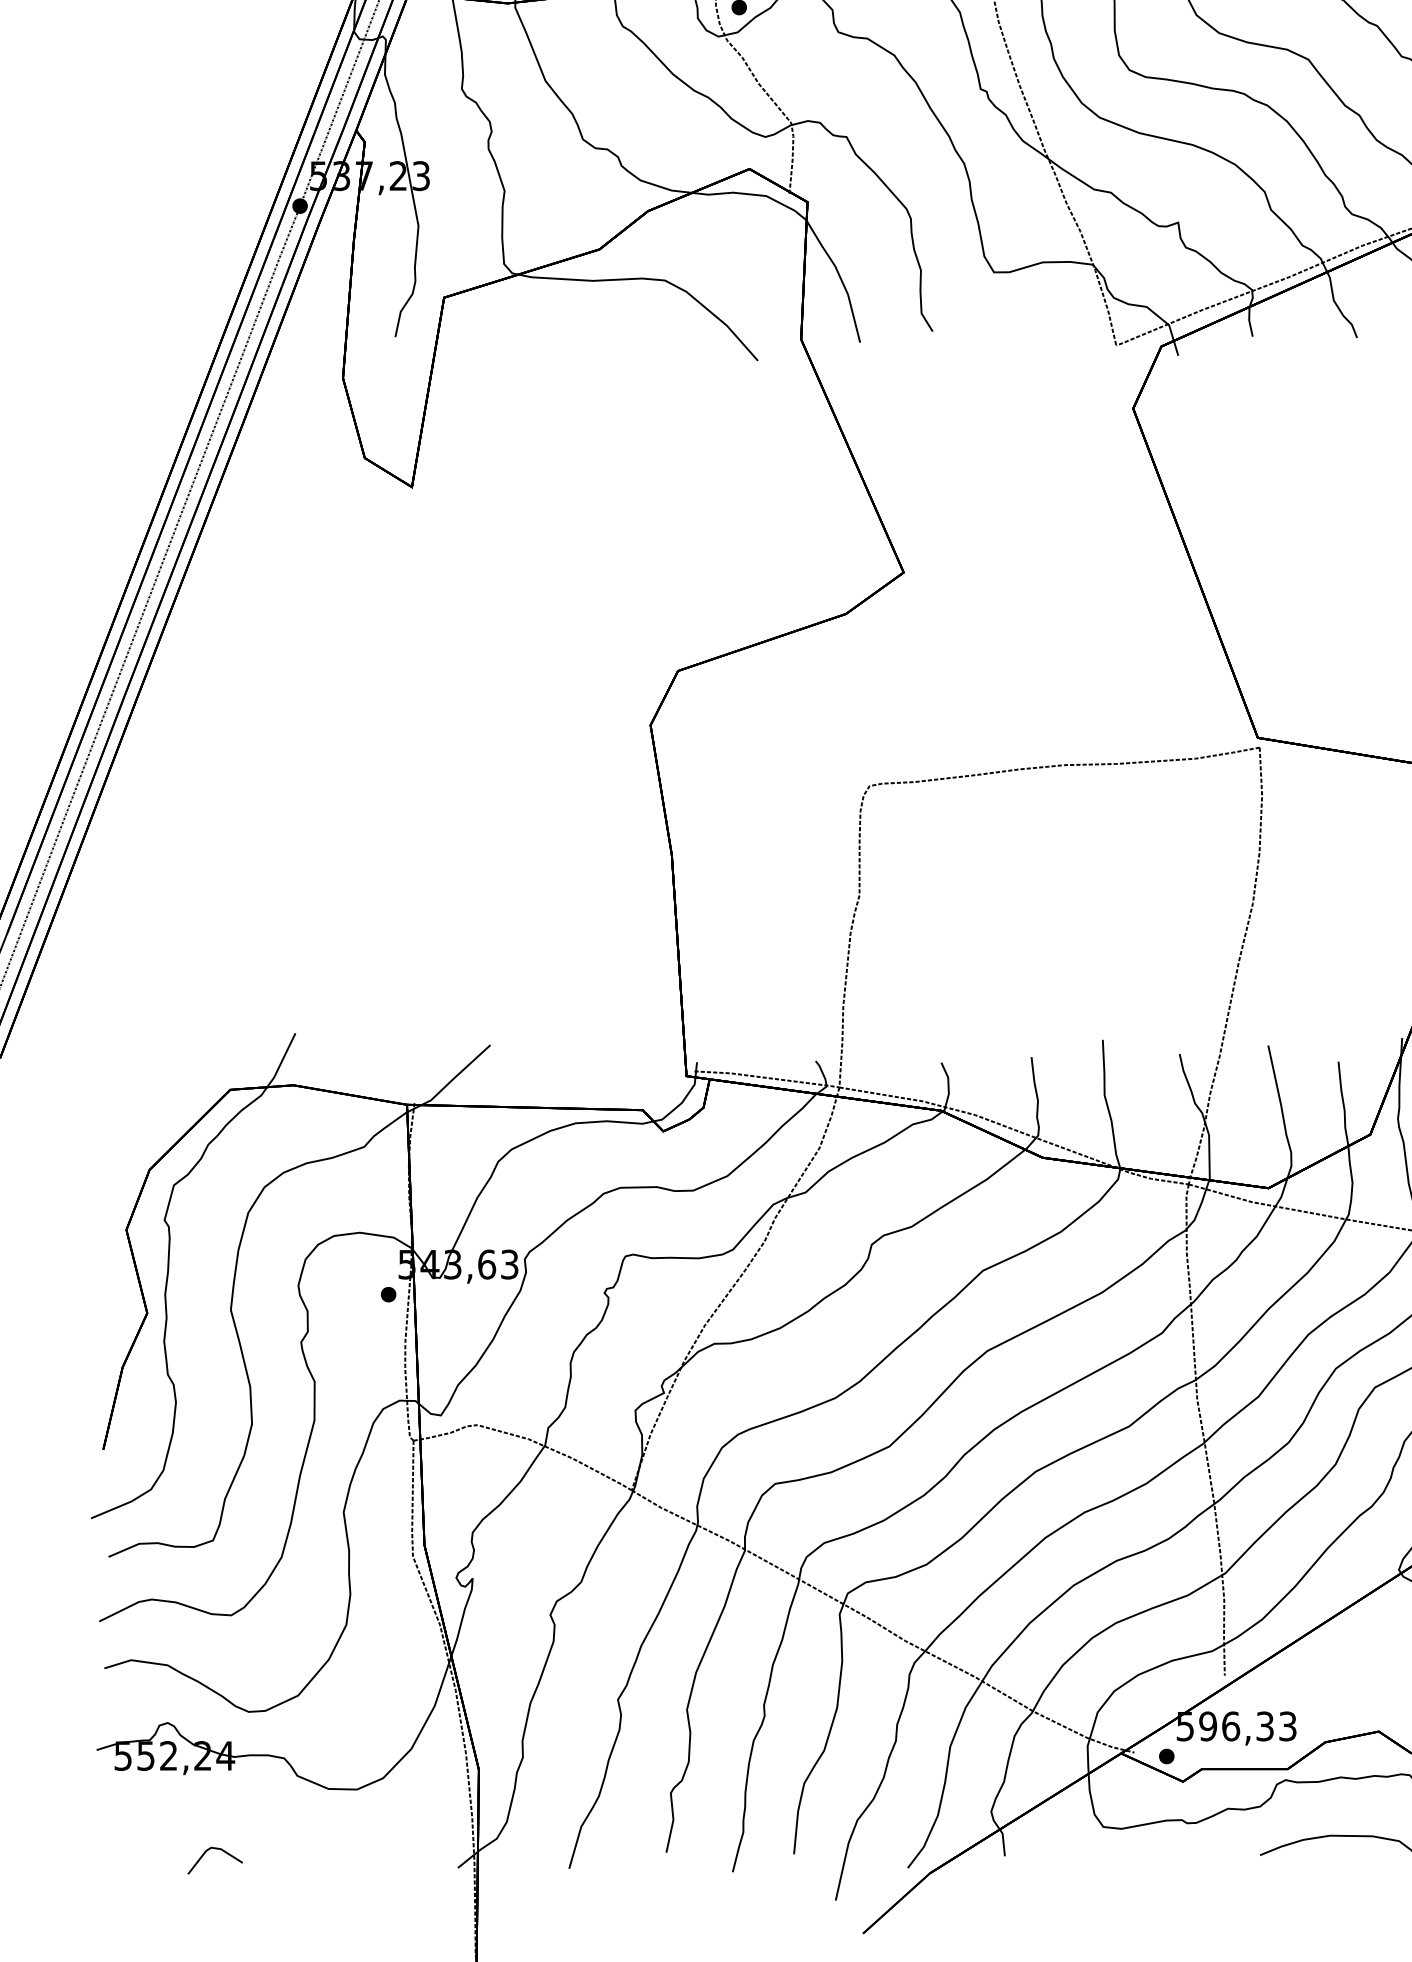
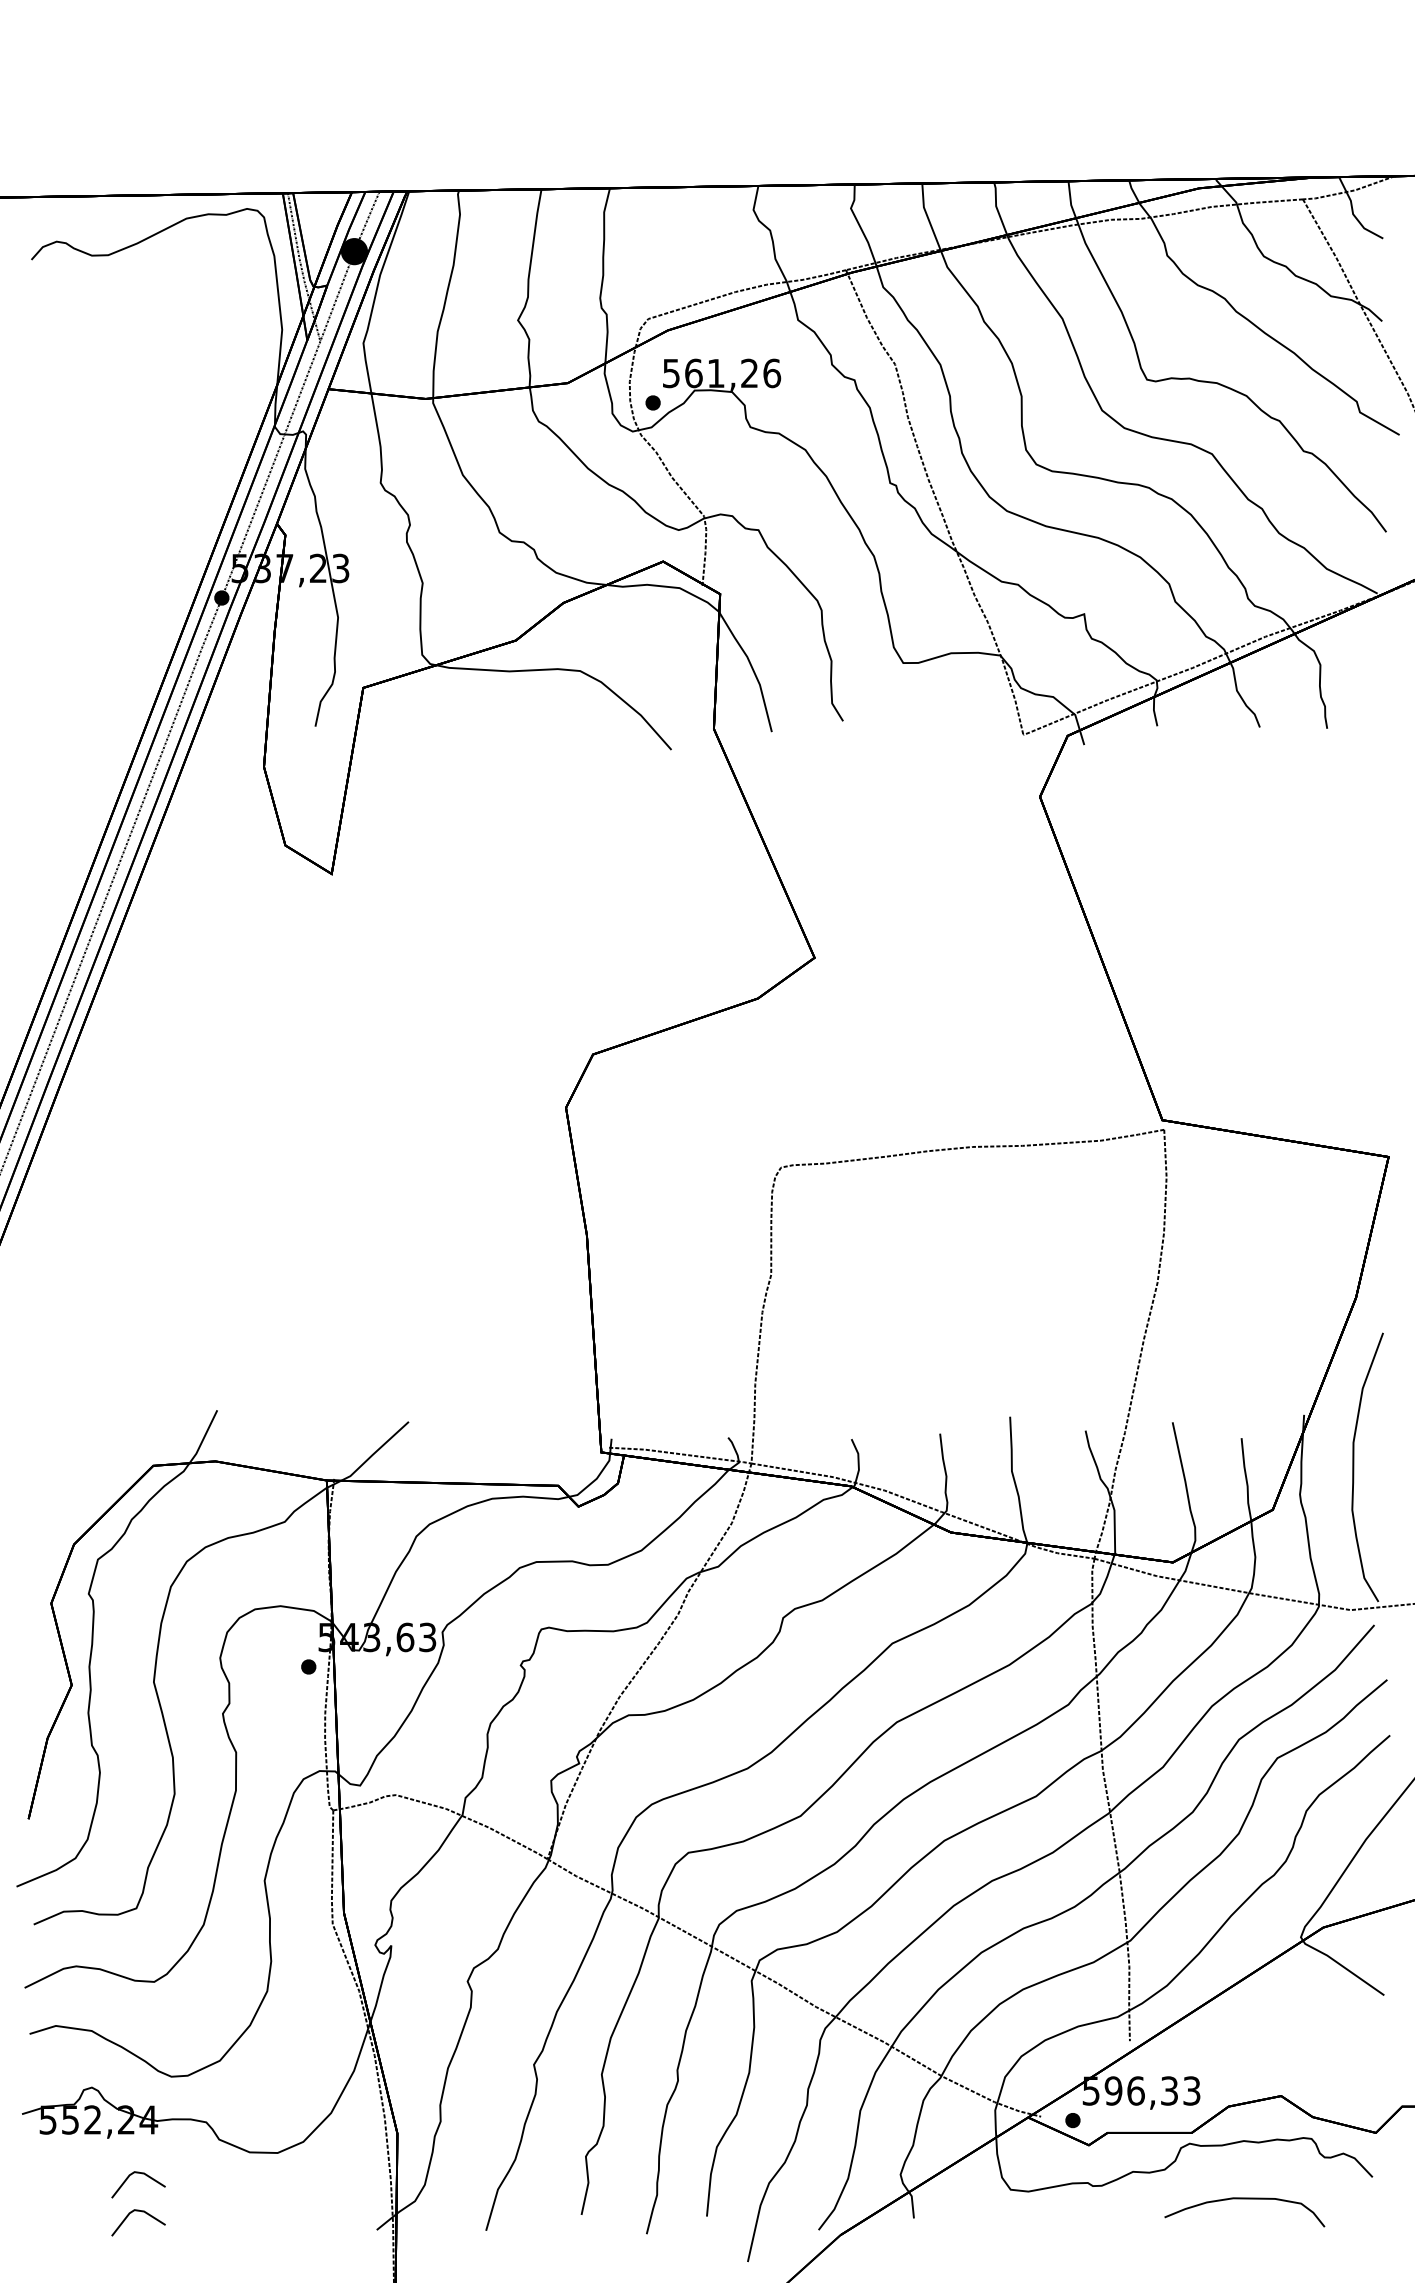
line: (219, 1811) -> (142, 2174), added

